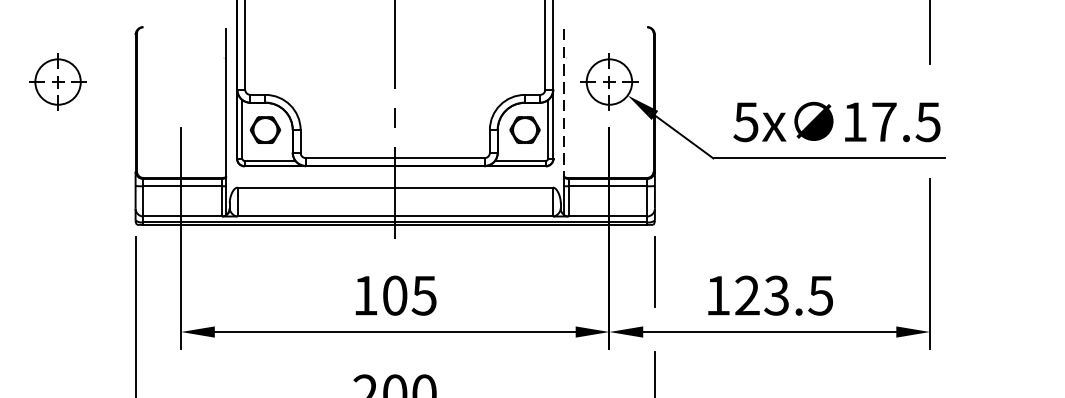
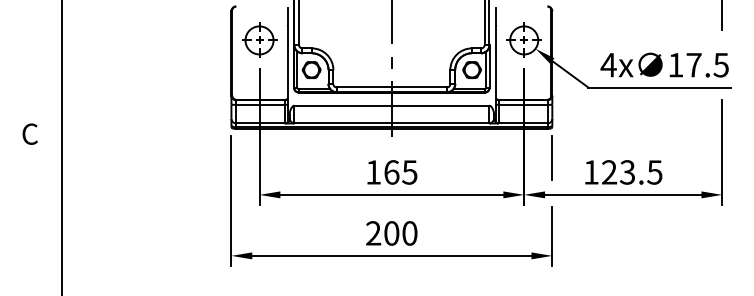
part: (58, 80) -> (259, 39), moved
line: (564, 103) -> (496, 53), dashed -> solid
text: (745, 122) -> (608, 65), 5x -> 4x
text: (394, 295) -> (391, 172), 105 -> 165

